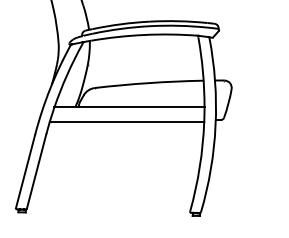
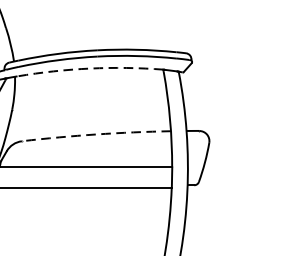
arc: (144, 34) -> (89, 67), solid -> dashed
arc: (149, 83) -> (96, 135), solid -> dashed

